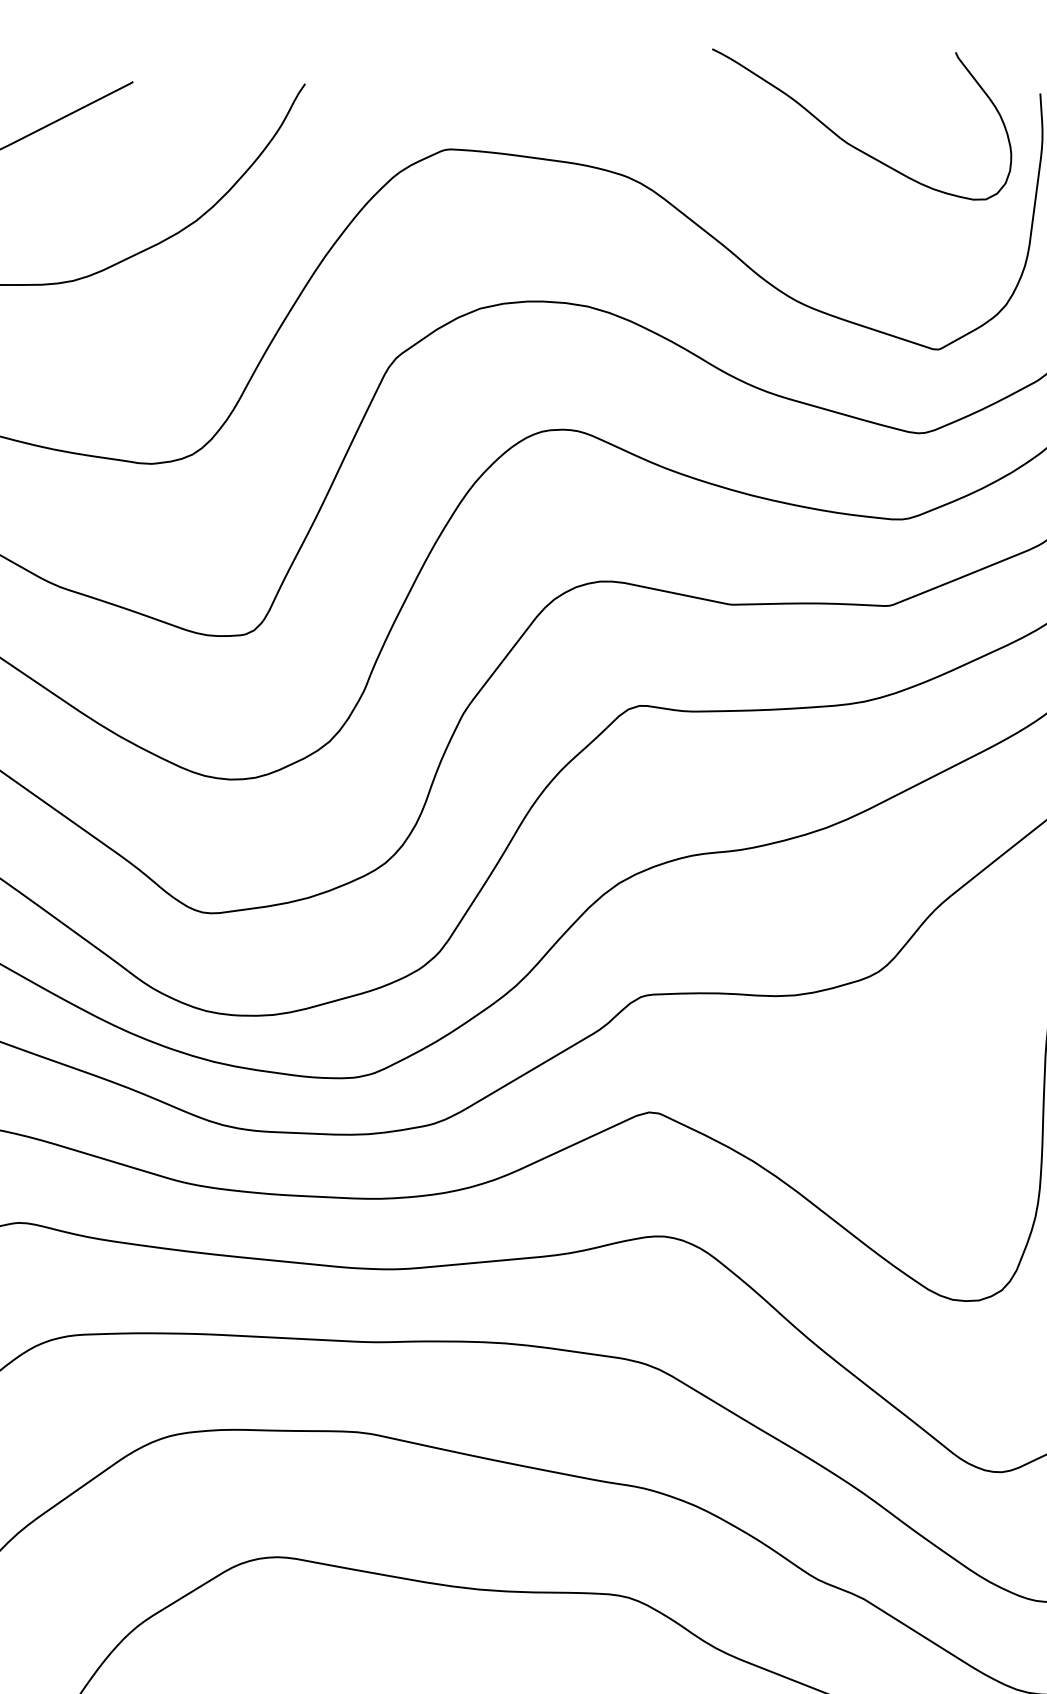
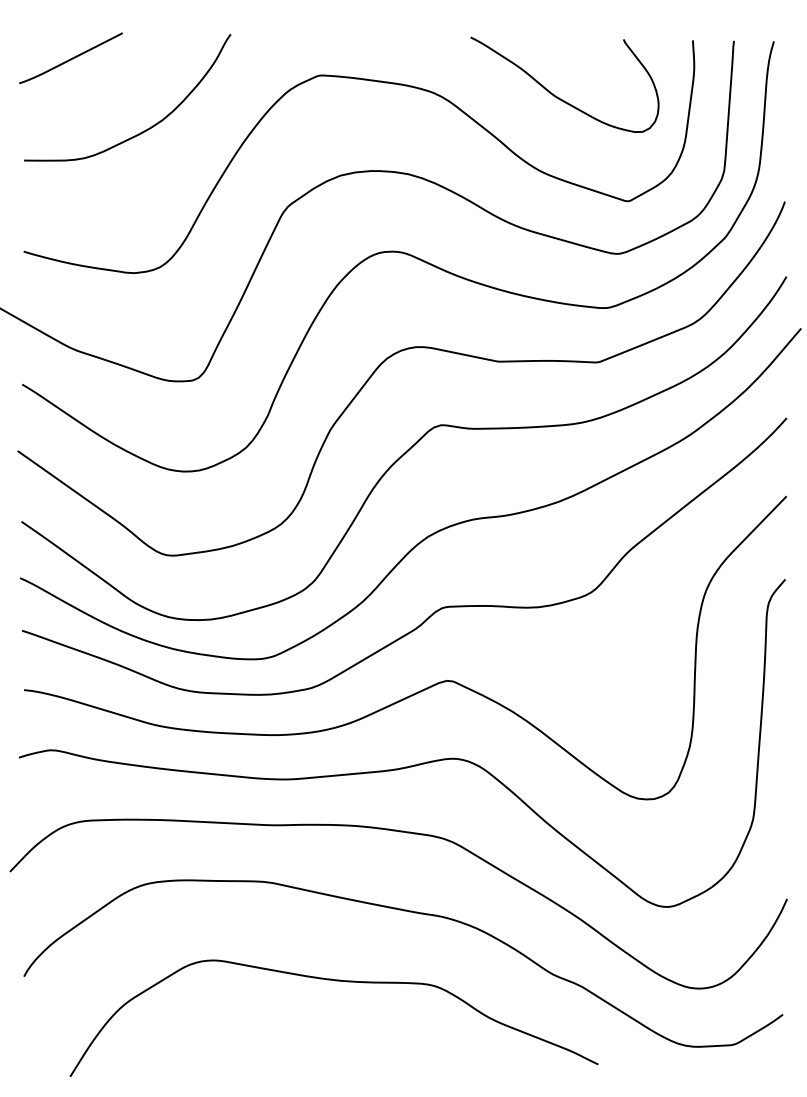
curve: (850, 143) -> (557, 96), moved

